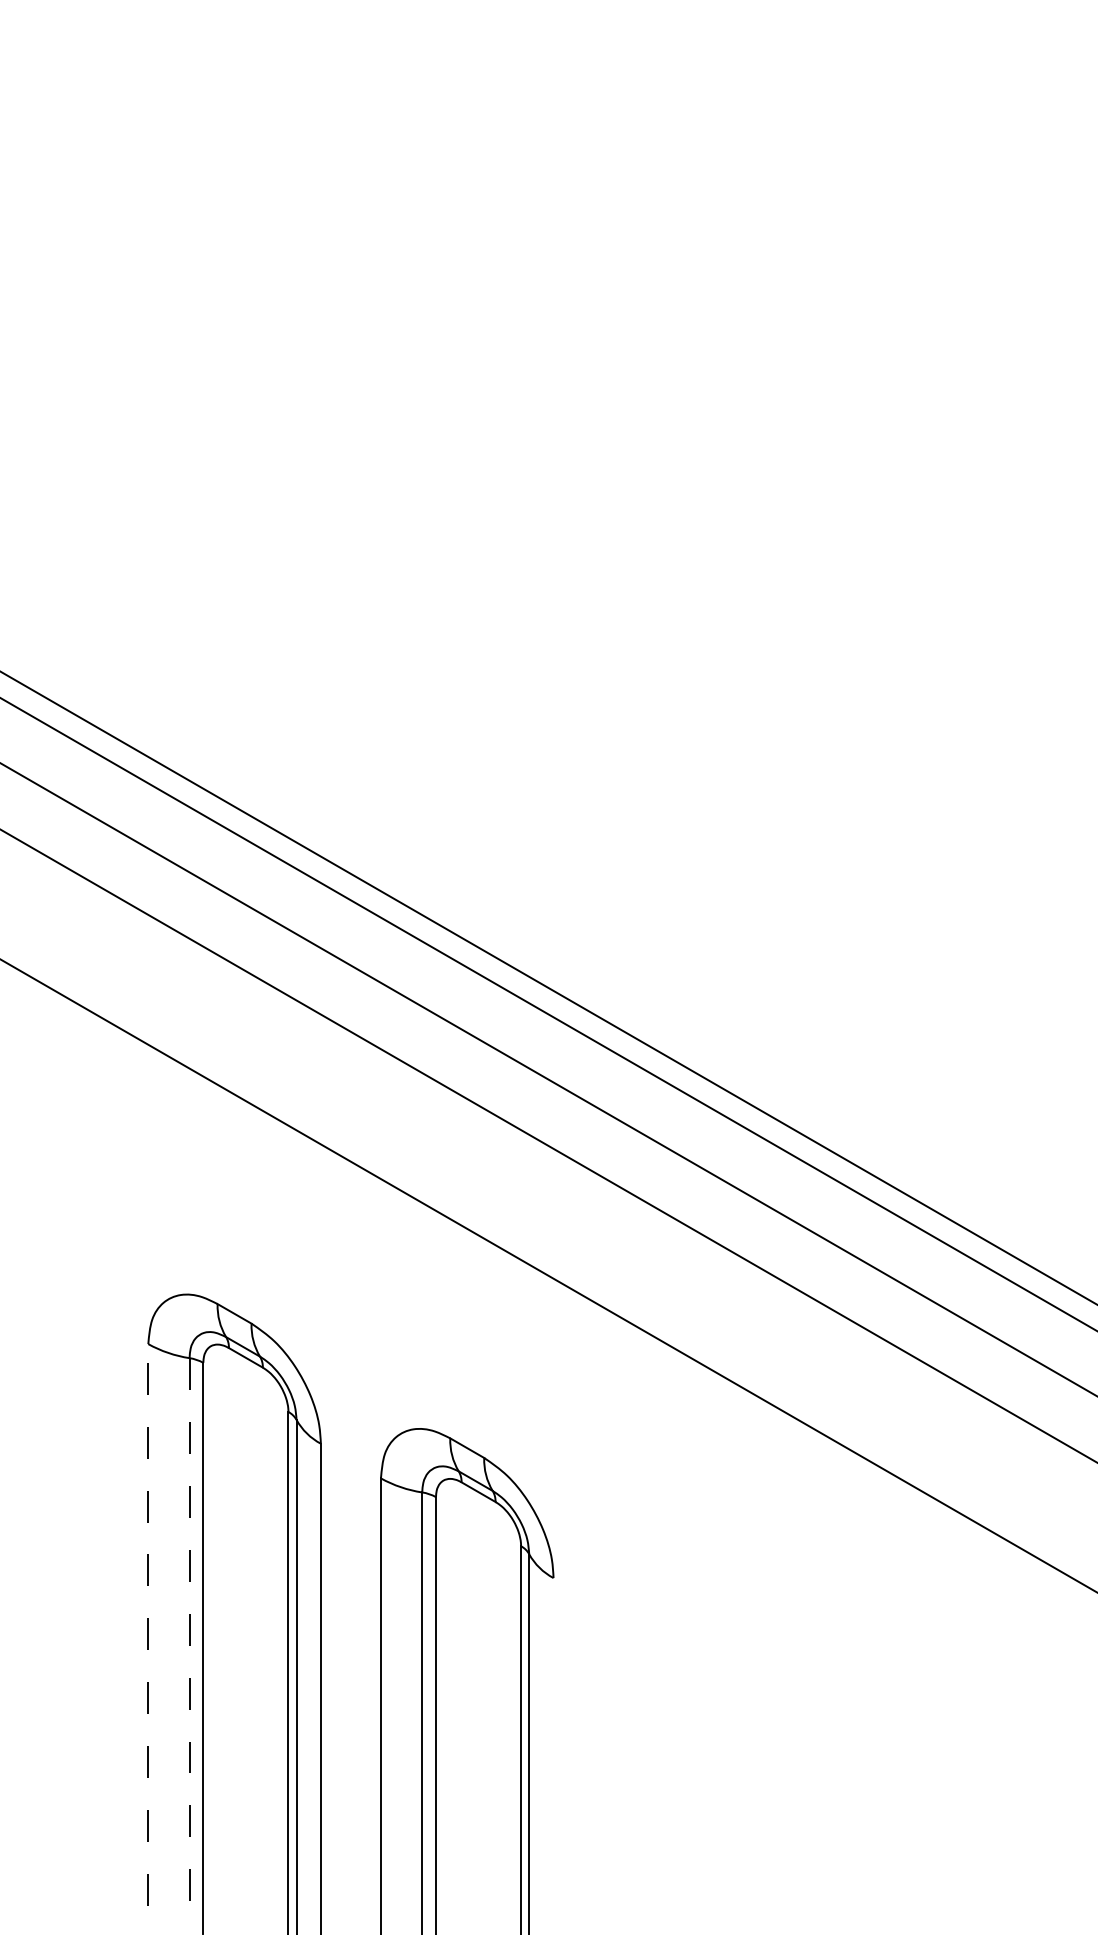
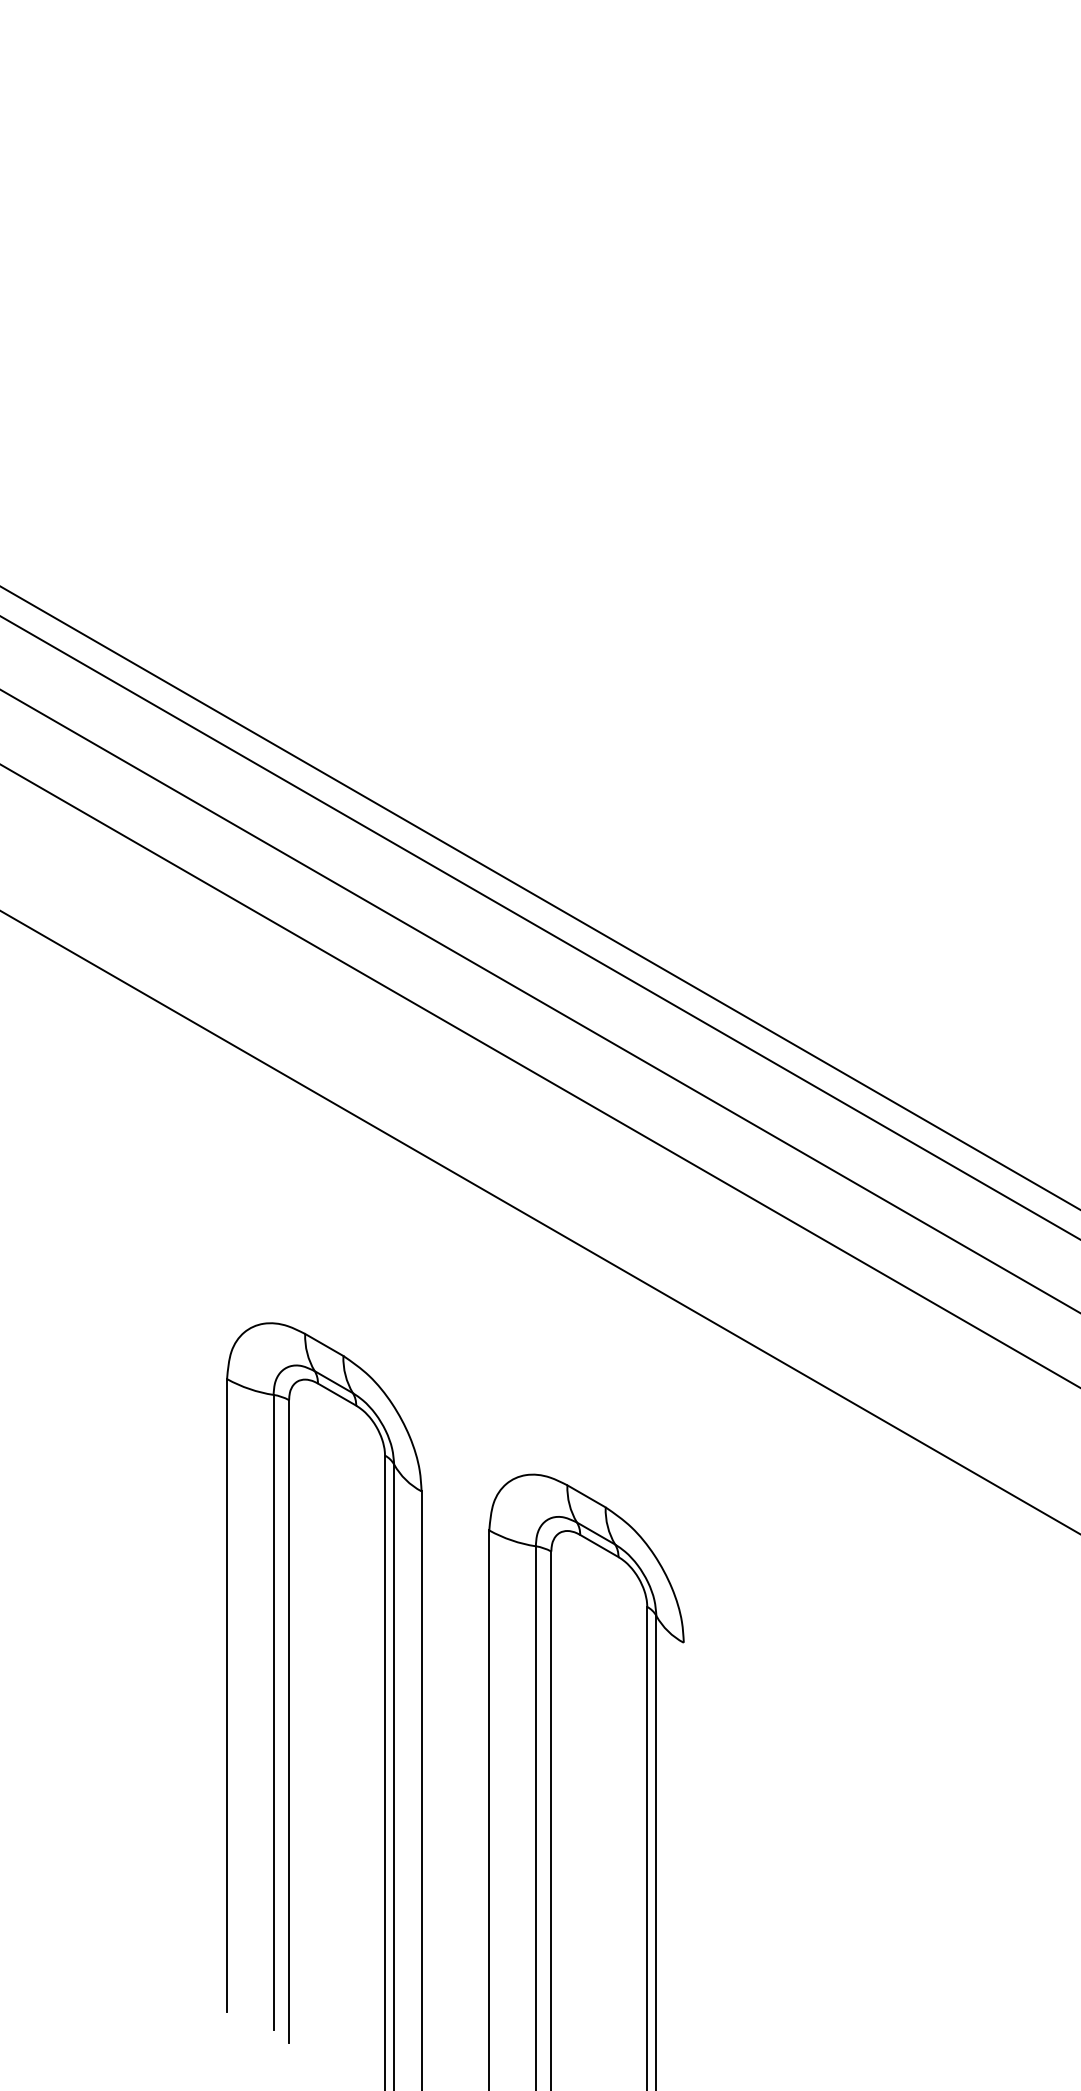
line: (148, 1625) -> (227, 1696), dashed -> solid
line: (189, 1640) -> (273, 1713), dashed -> solid

